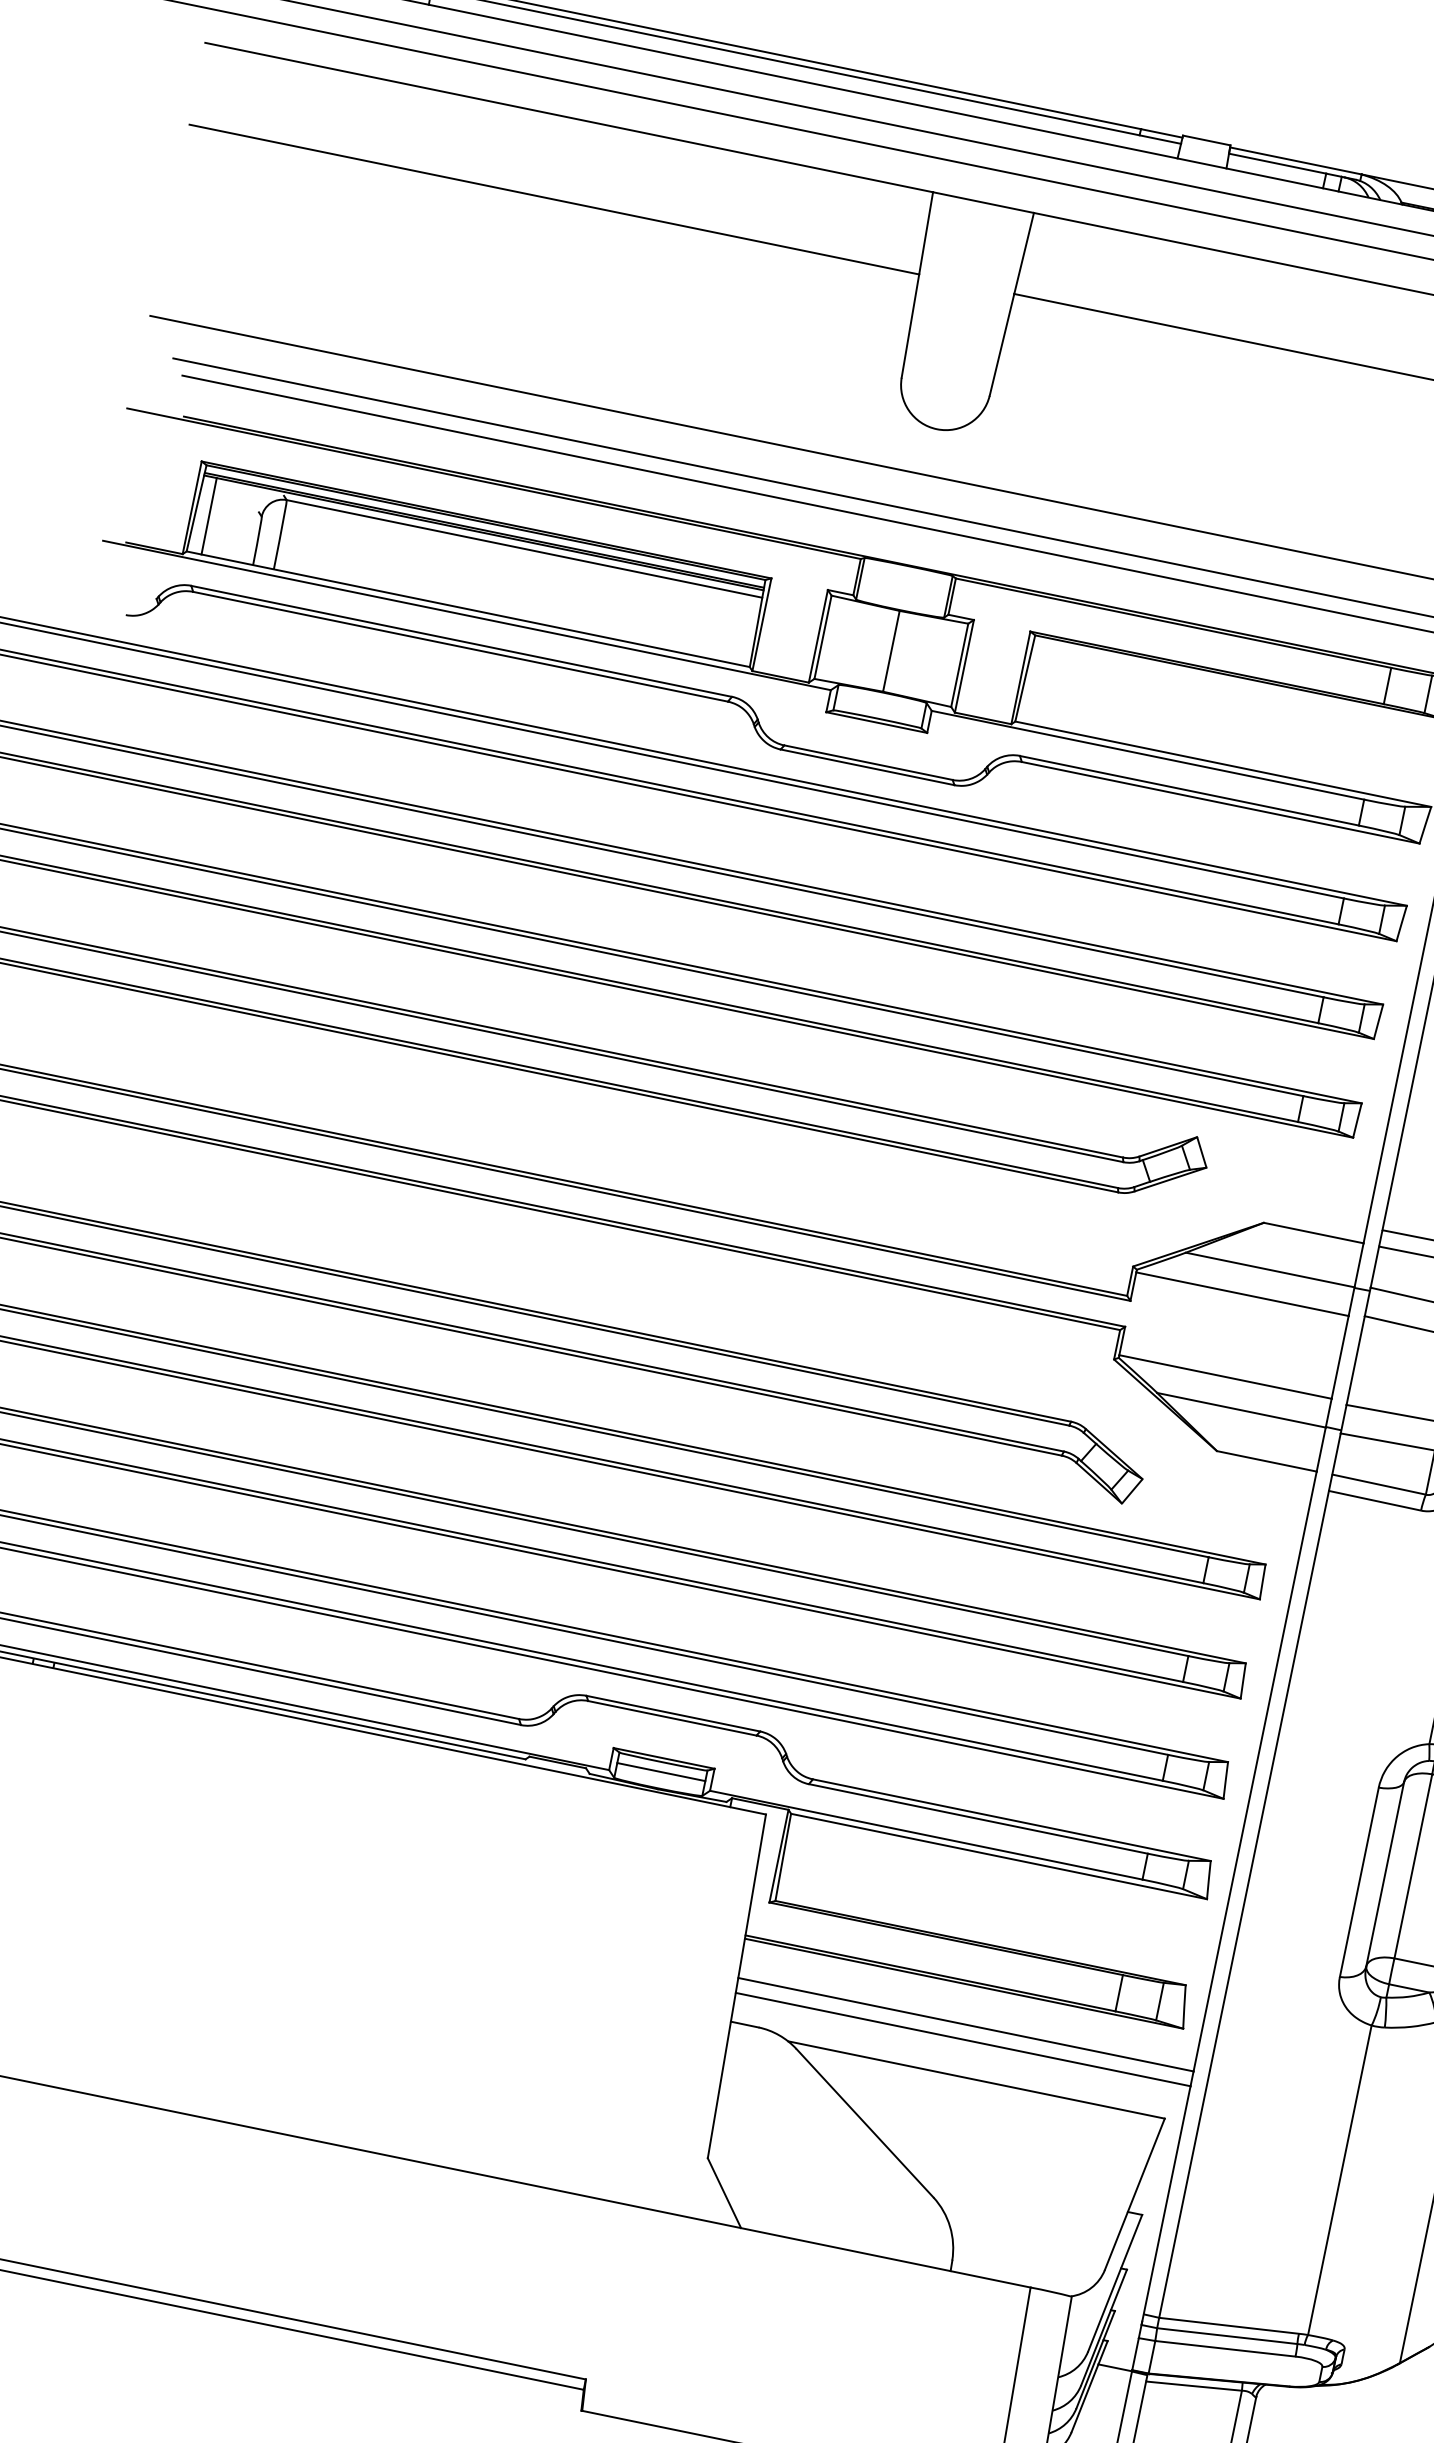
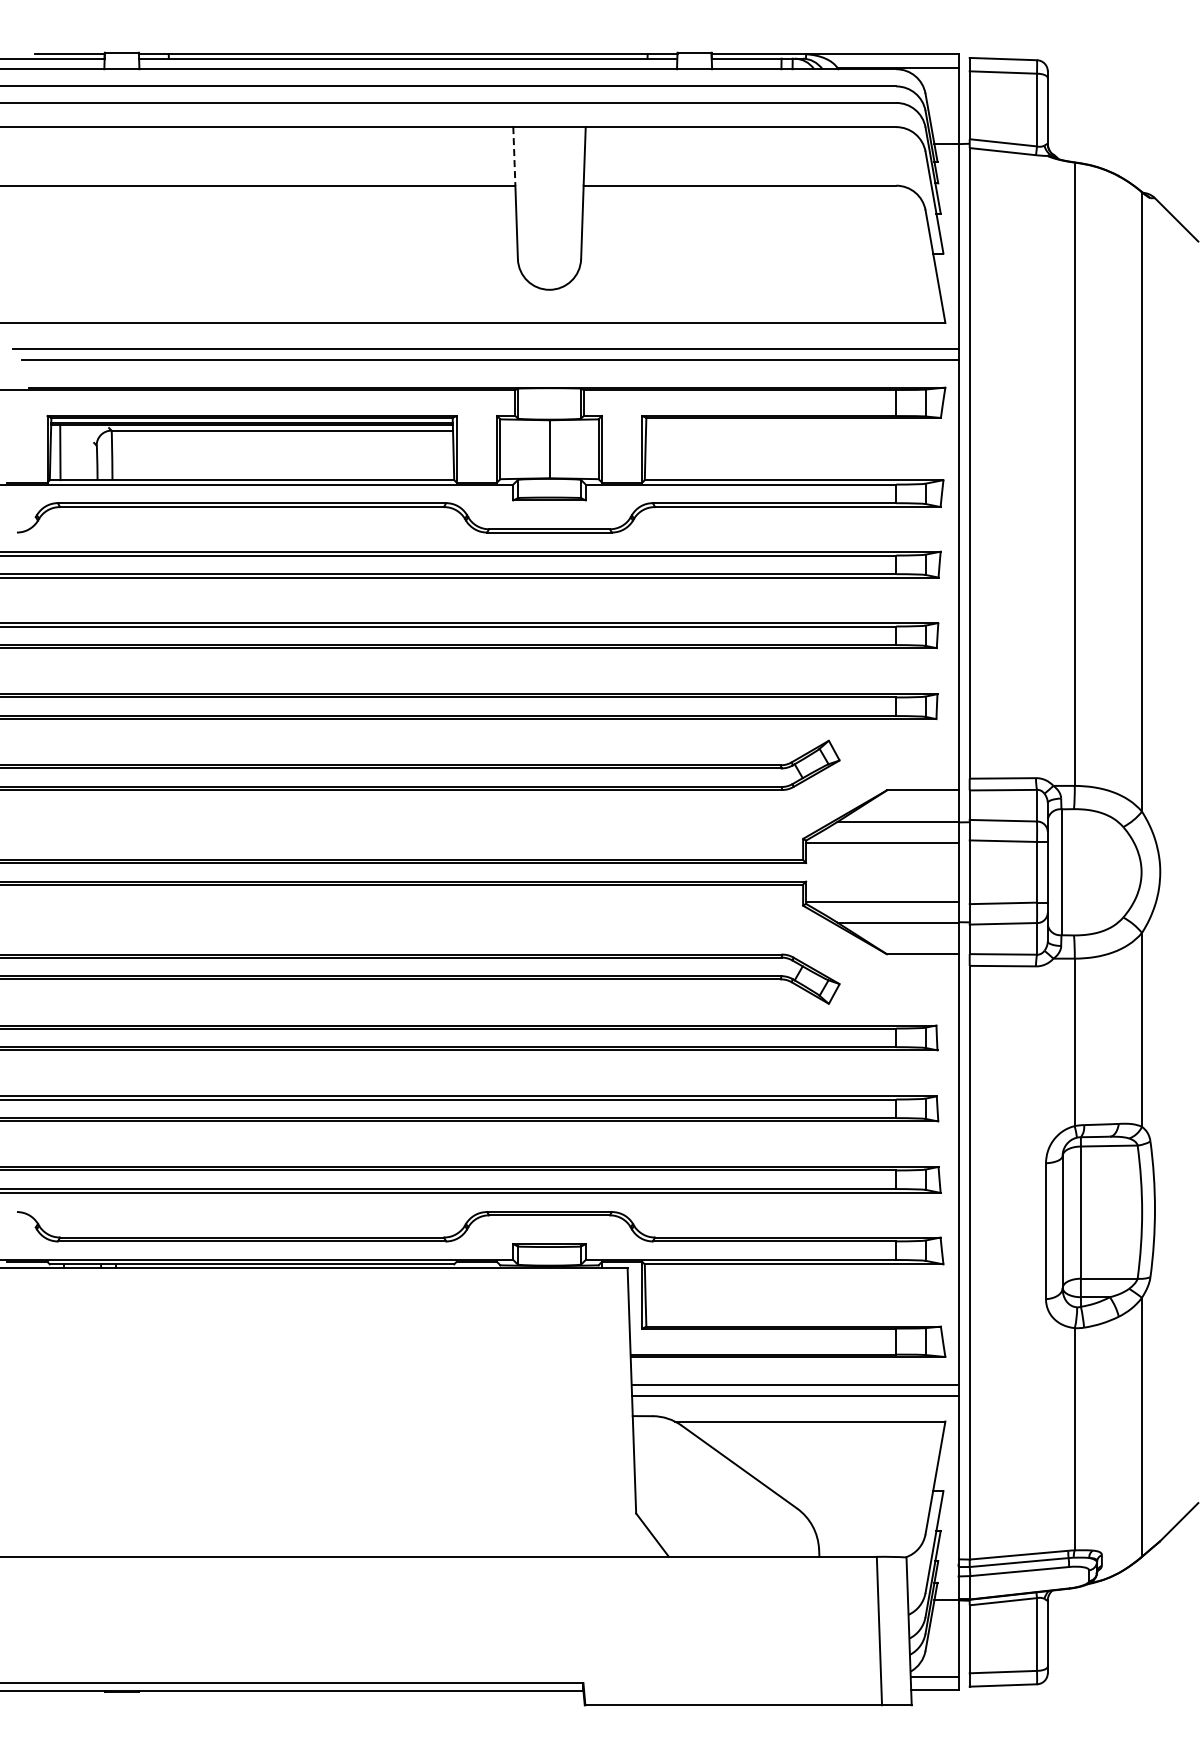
line: (926, 233) -> (514, 156), solid -> dashed
line: (661, 1771) -> (549, 1253), removed

